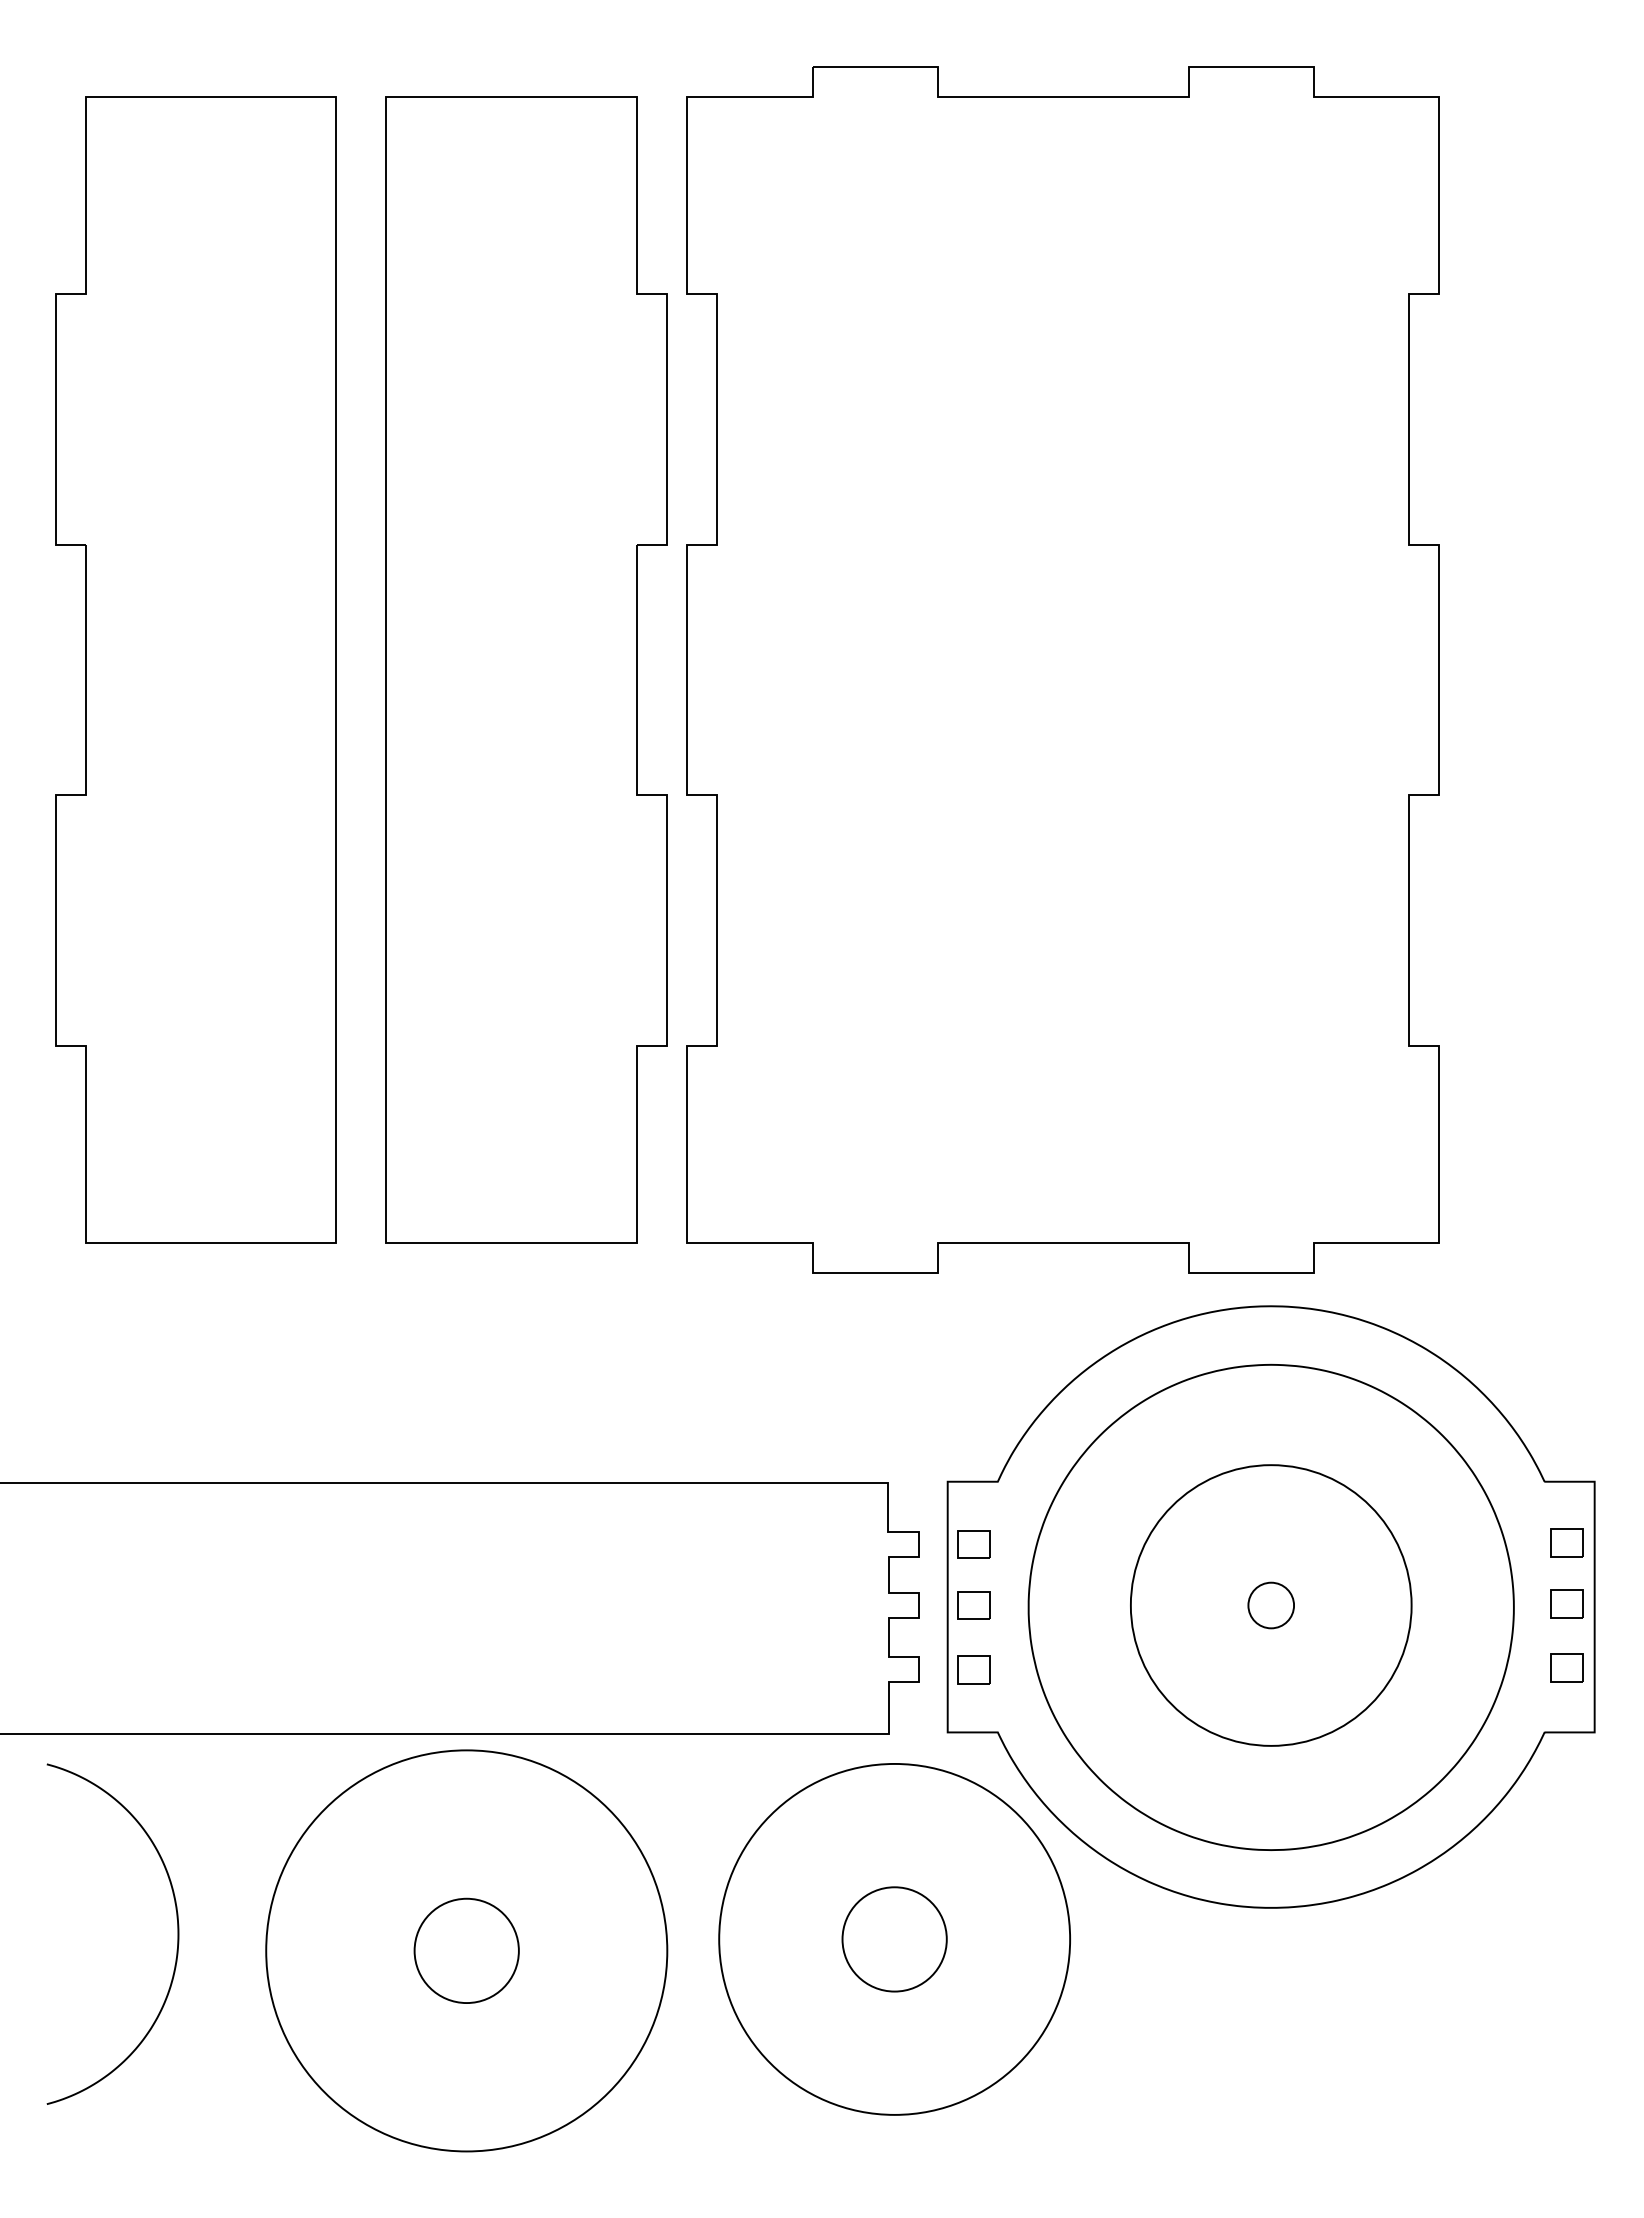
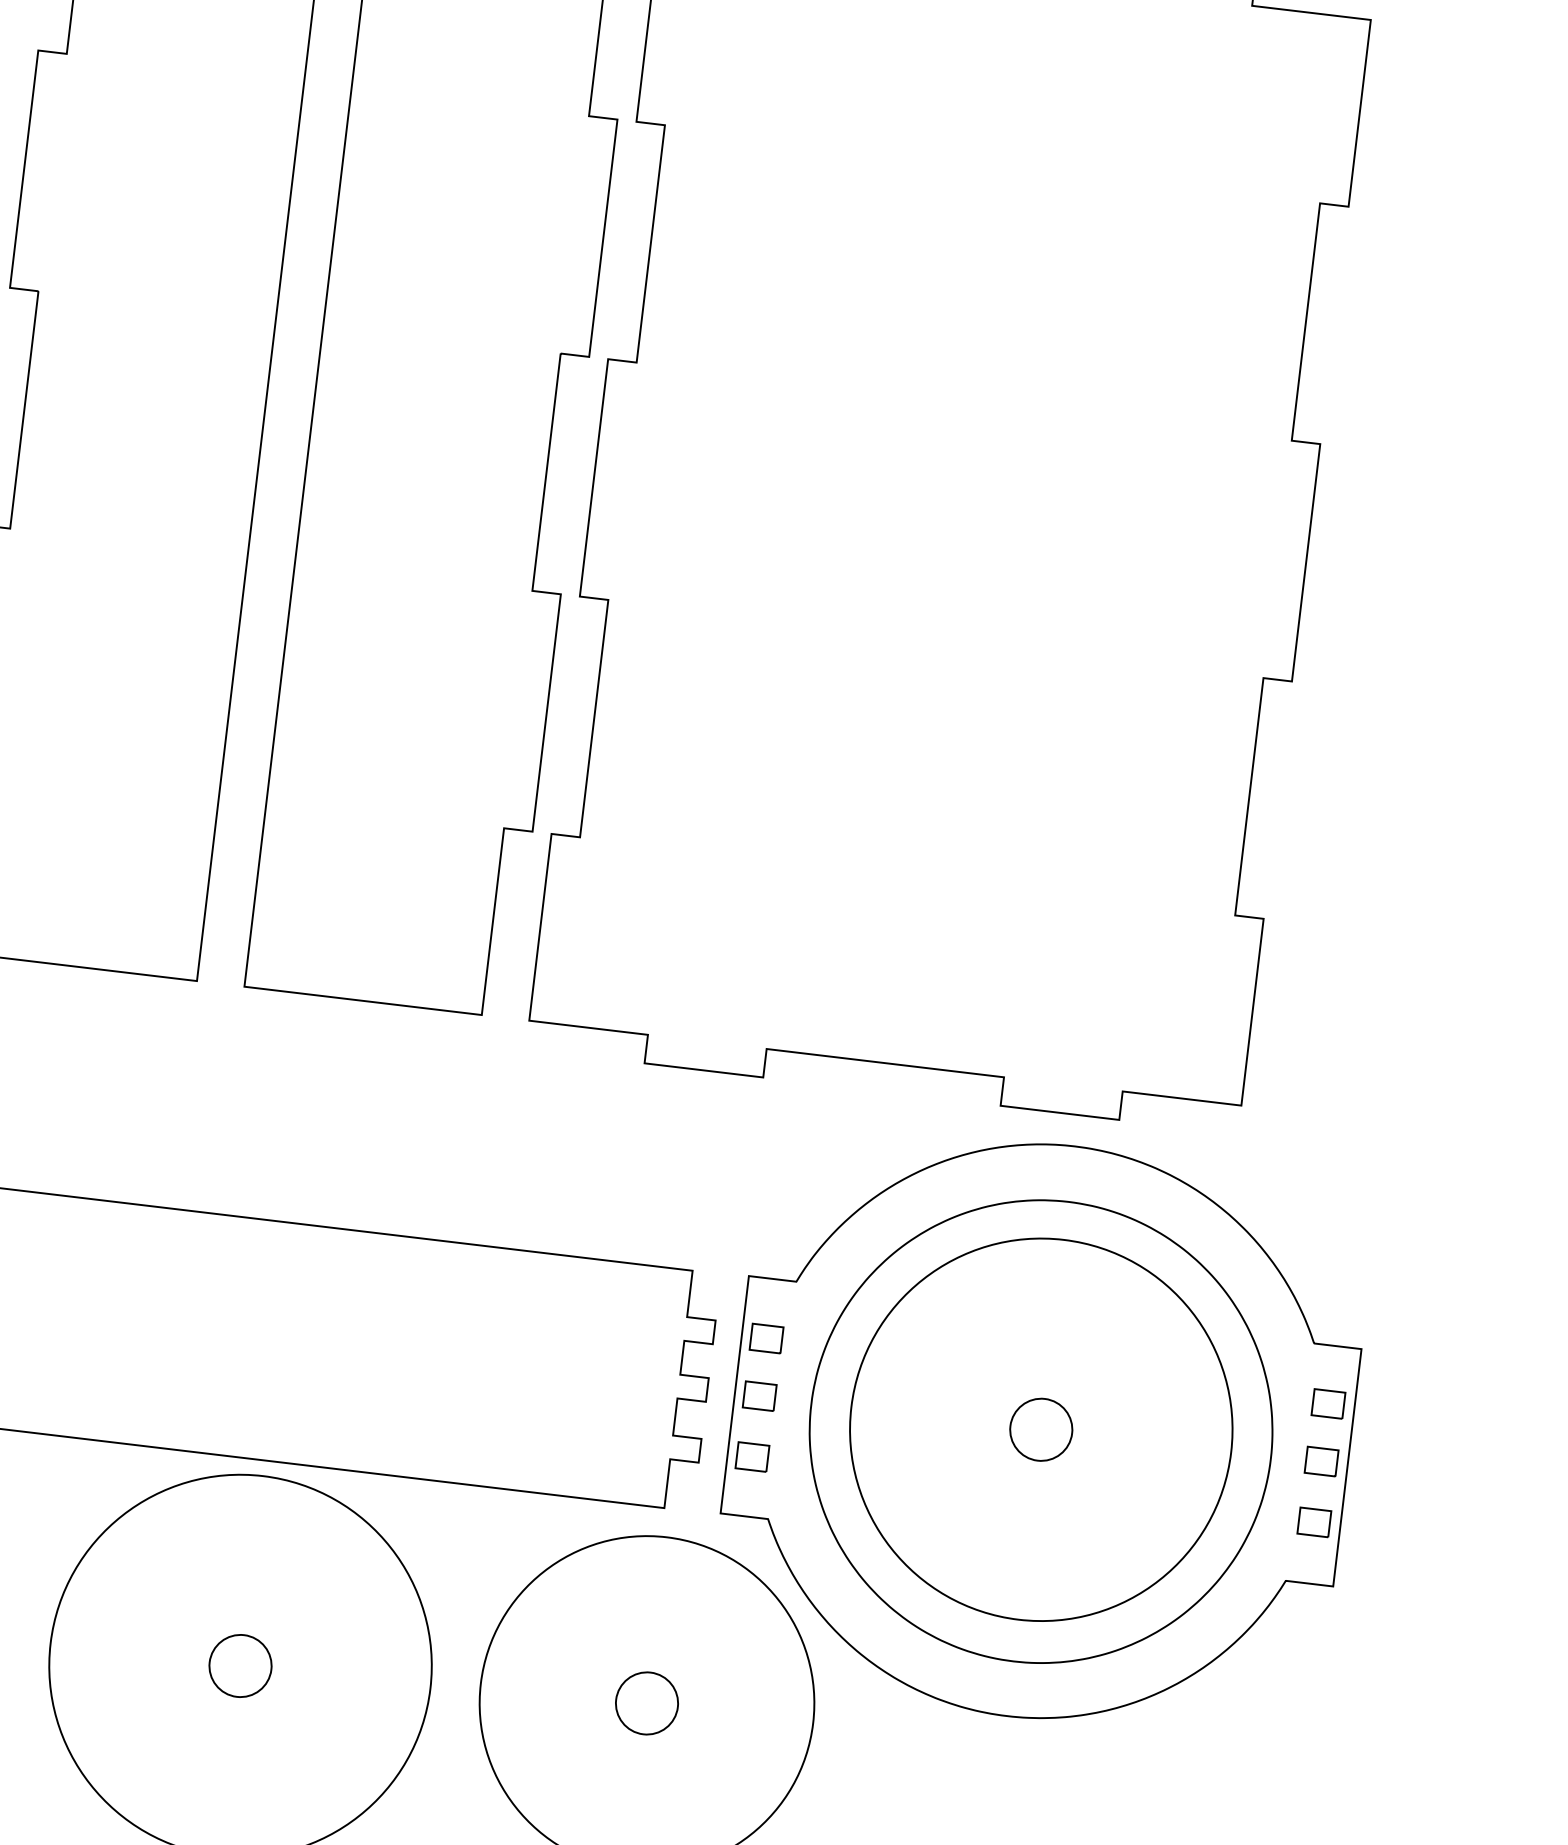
circle: (1270, 1605) -> (1040, 1429), size x1.43
circle: (1270, 1605) -> (1040, 1429), size x1.43
circle: (894, 1939) -> (646, 1703), size x0.62
circle: (466, 1950) -> (240, 1665), size x0.62

